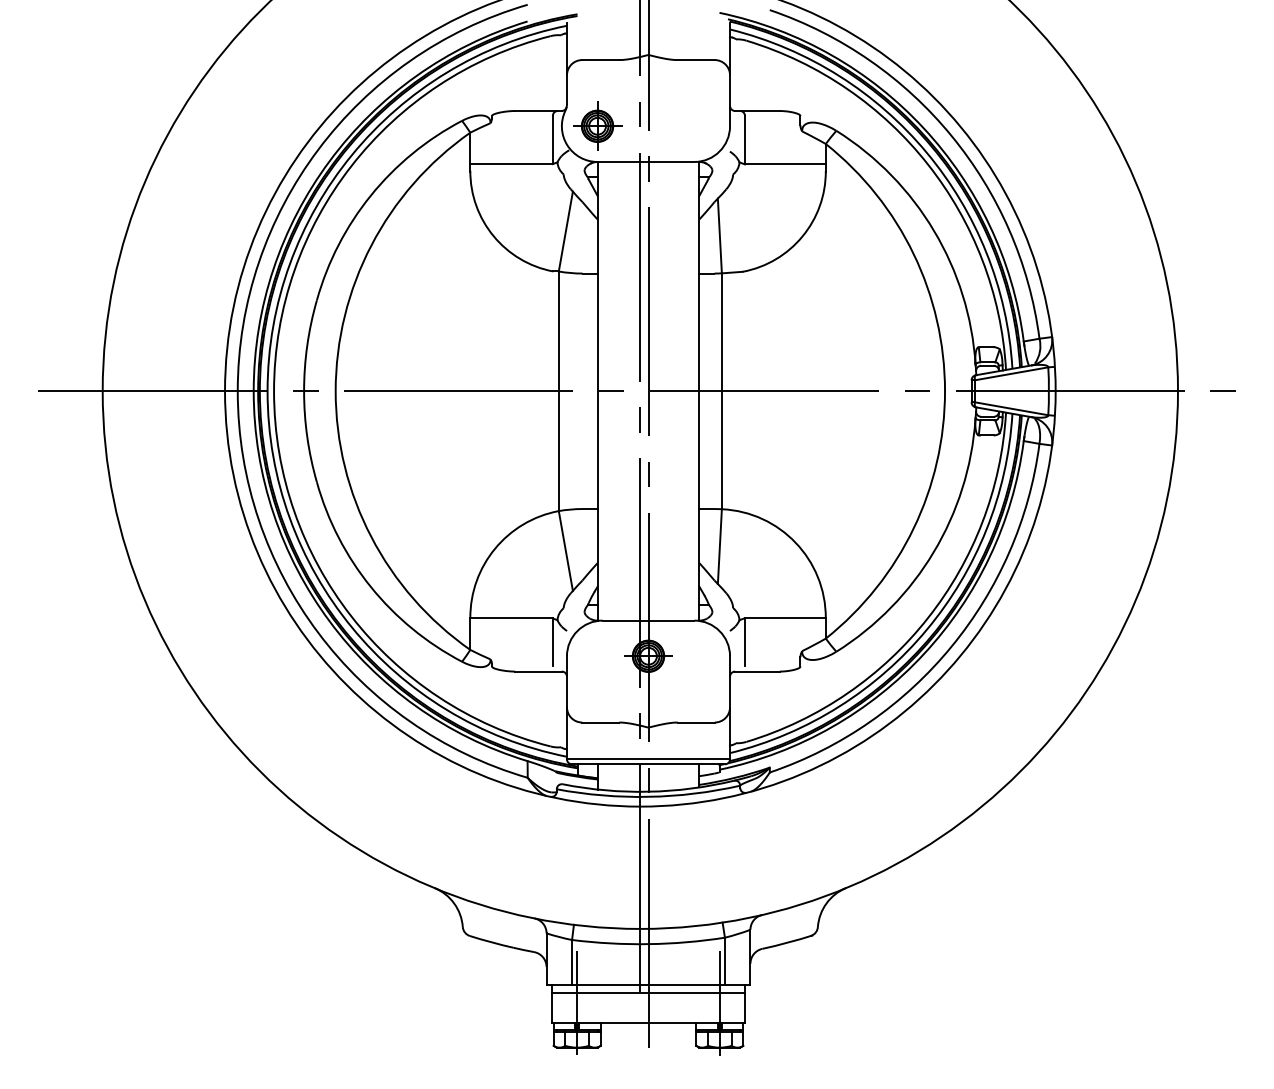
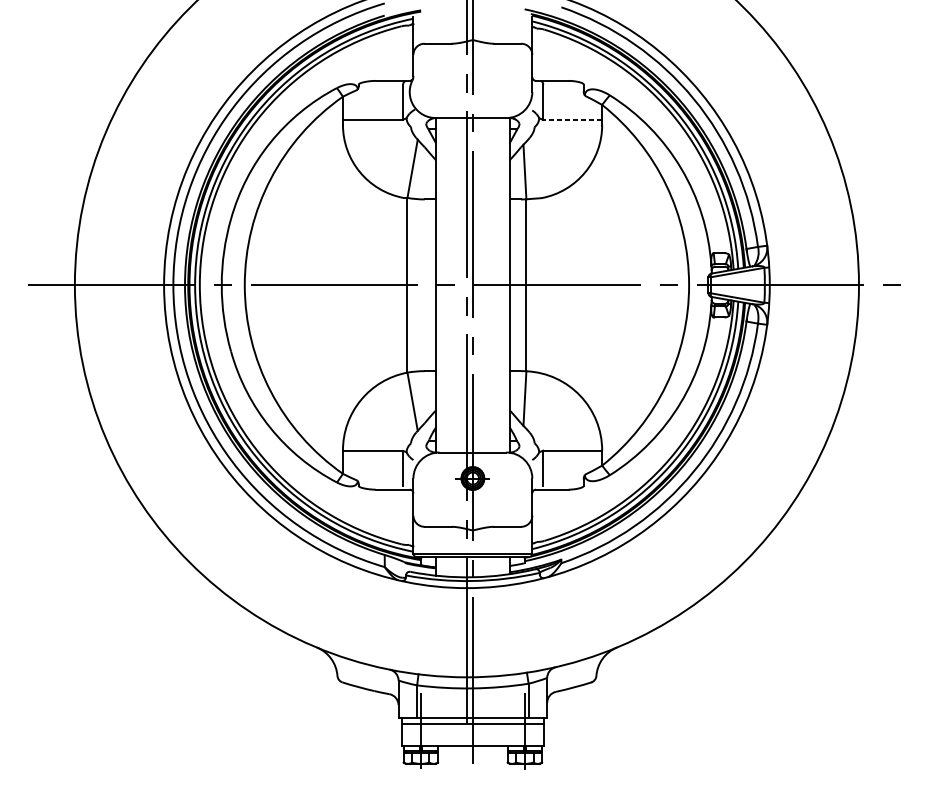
part: (597, 125) -> (435, 91), removed
line: (784, 164) -> (572, 119), solid -> dashed

